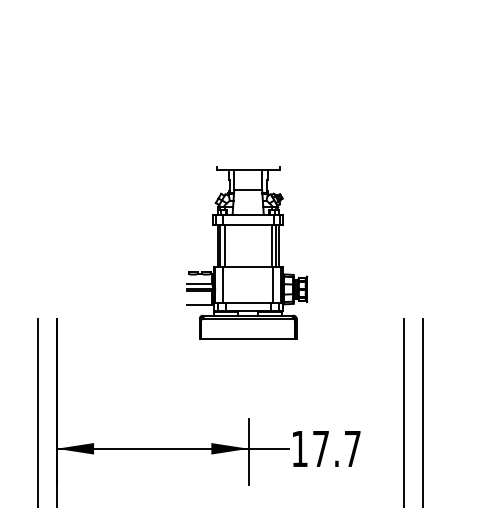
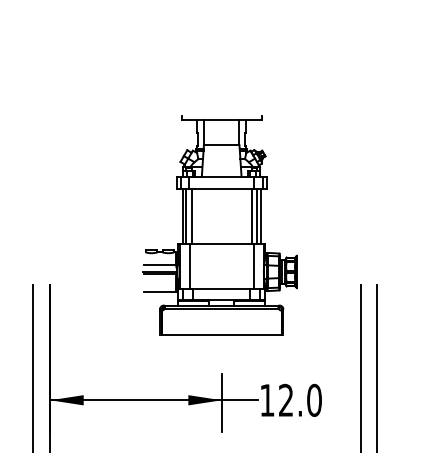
part: (246, 252) -> (219, 225), size x1.43
text: (337, 448) -> (300, 400), 17.7 -> 12.0

